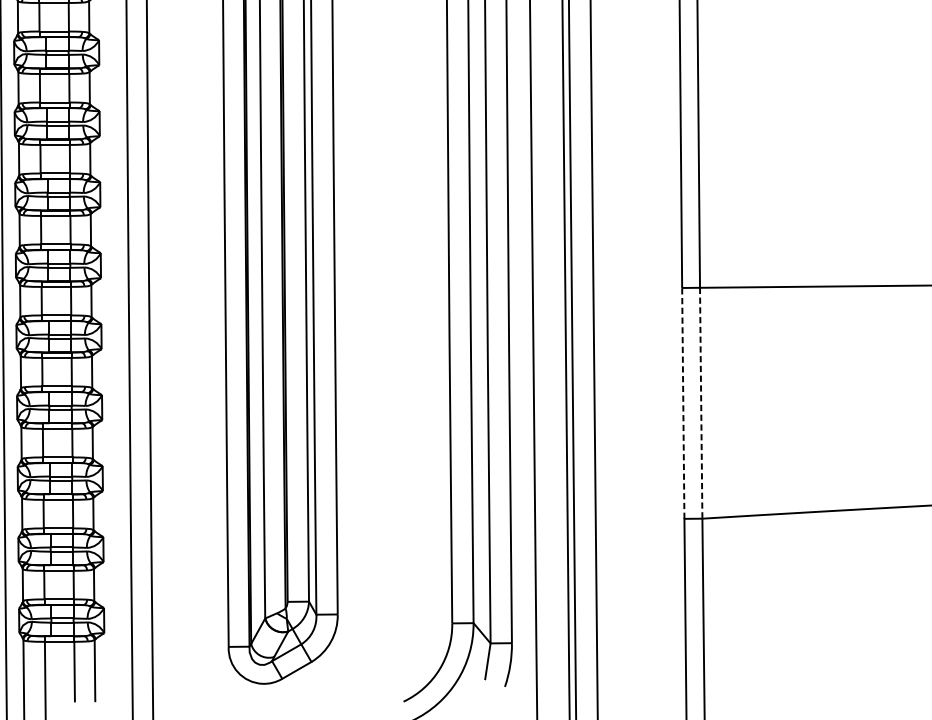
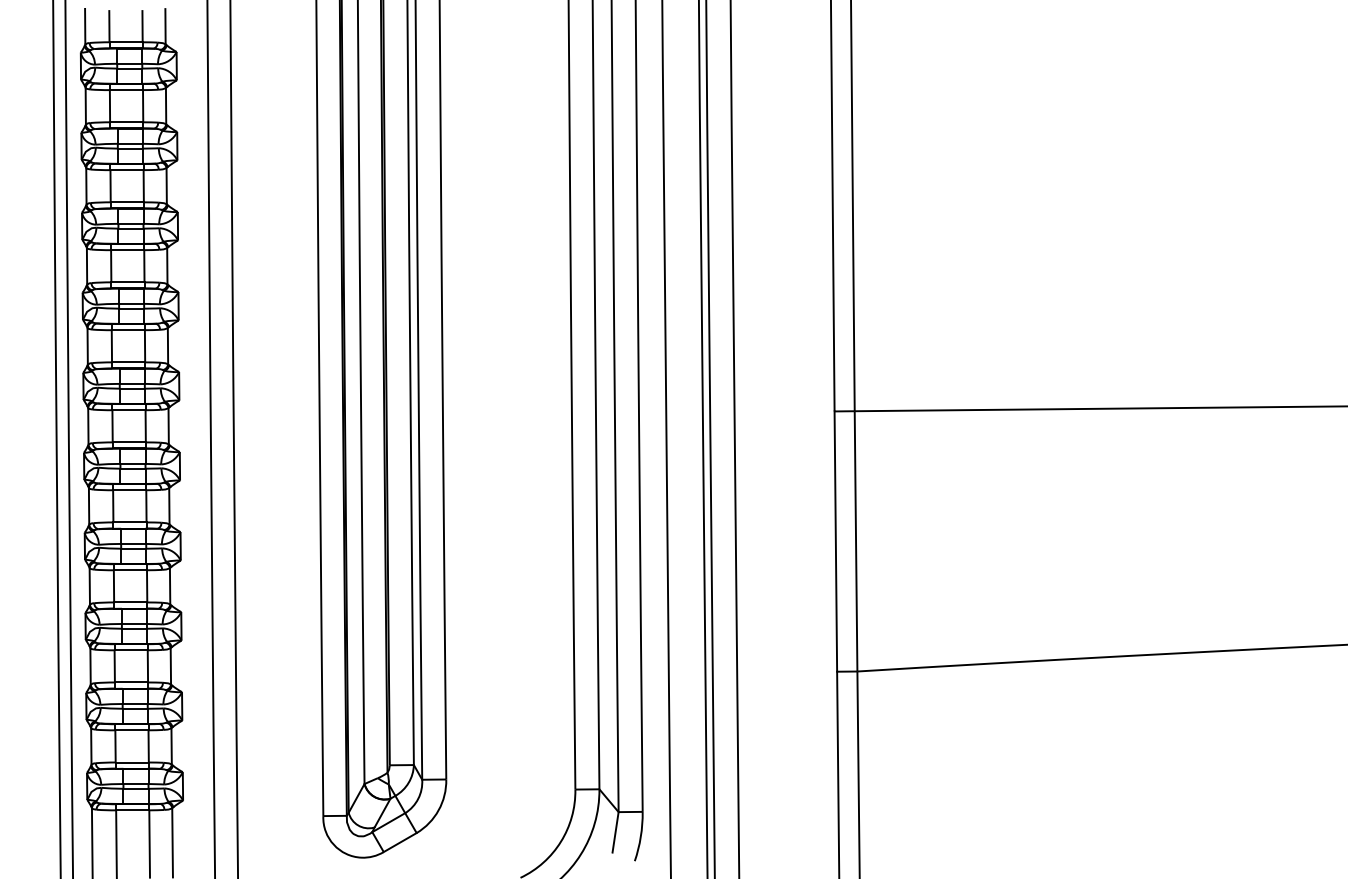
line: (701, 402) -> (856, 540), dashed -> solid
line: (682, 403) -> (835, 541), dashed -> solid

